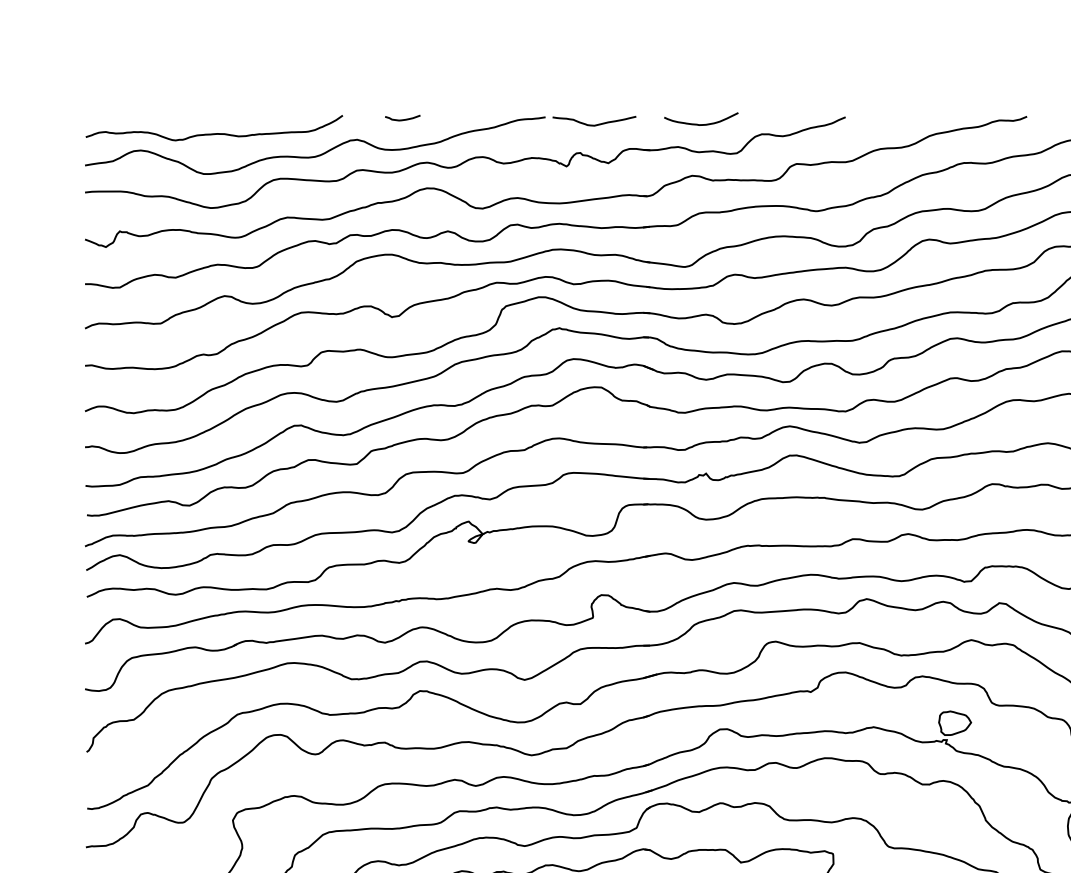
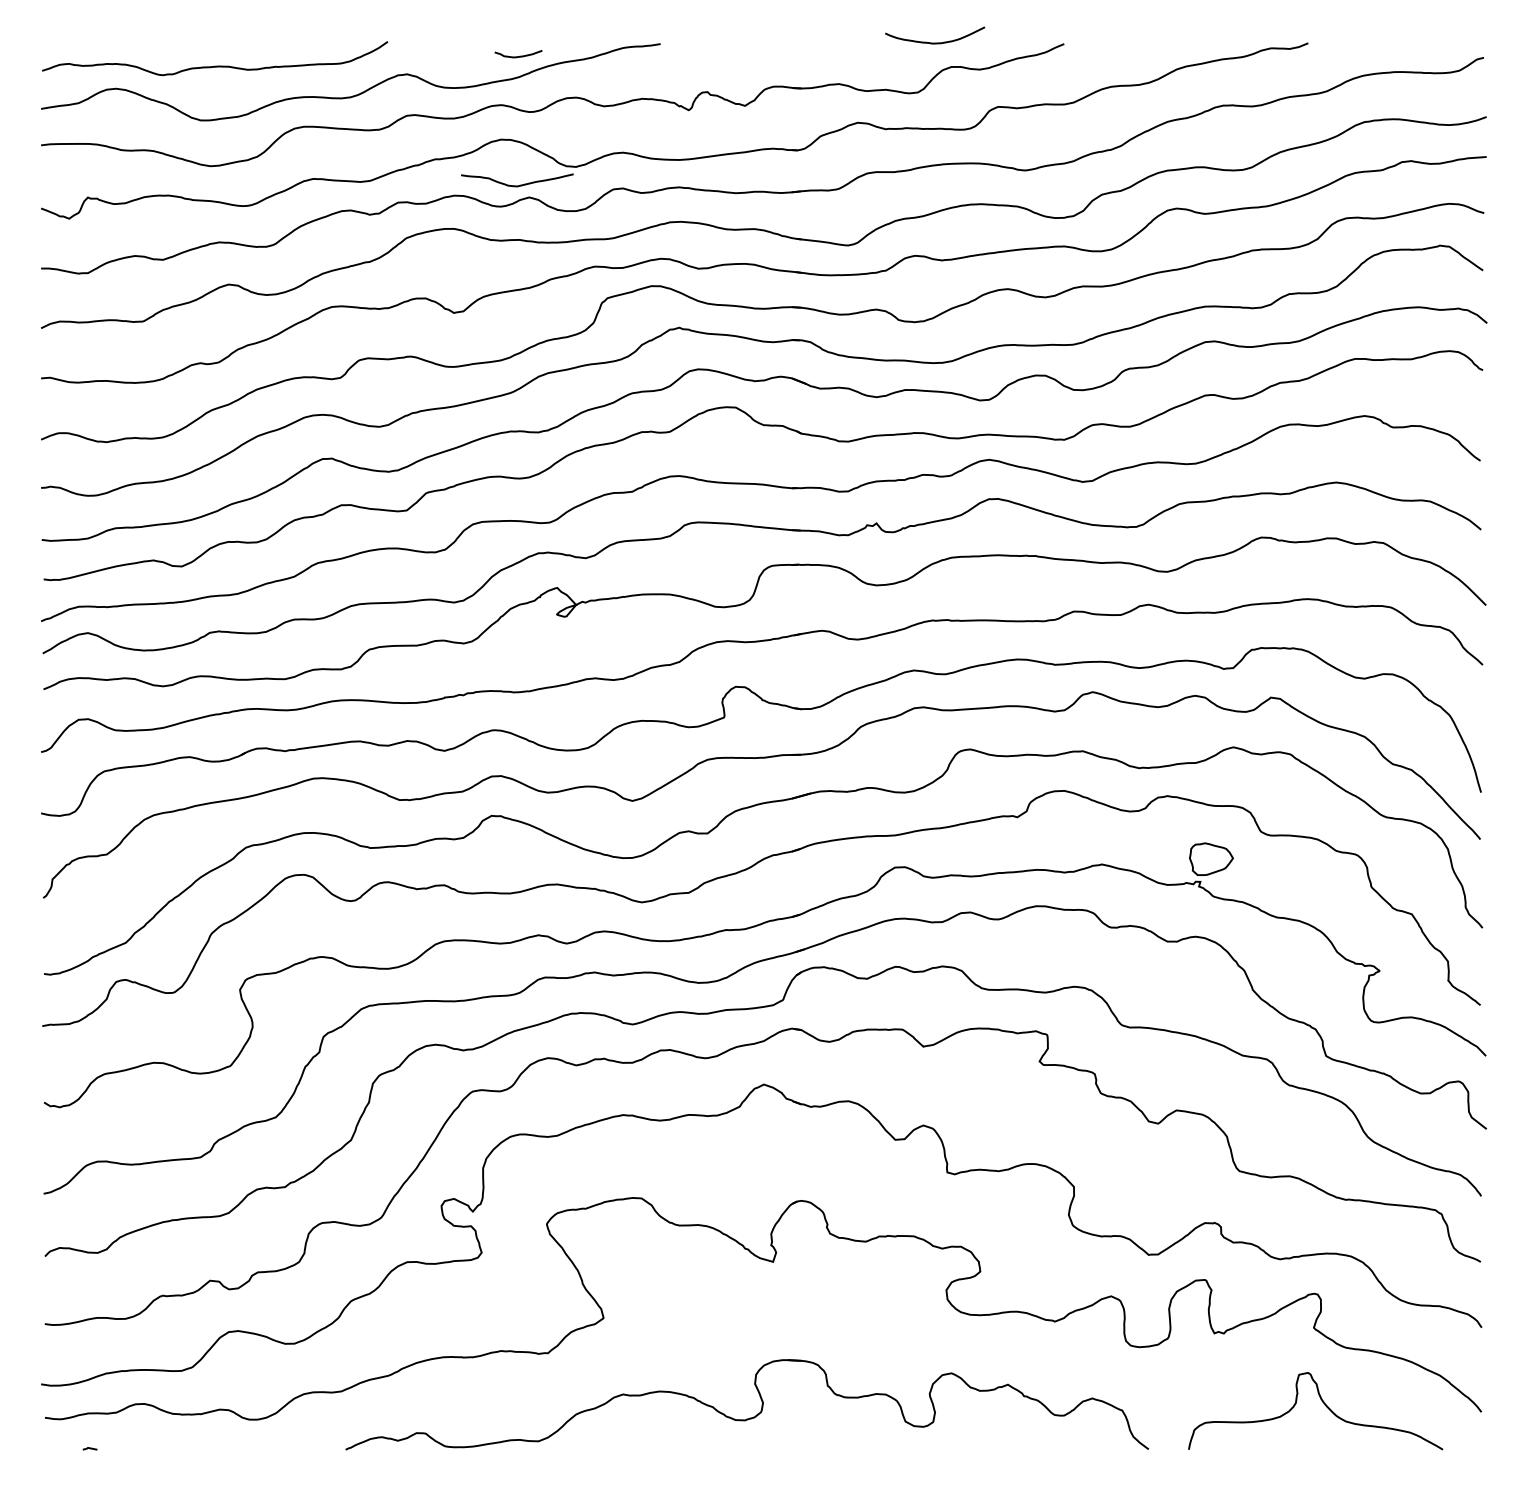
curve: (402, 119) -> (518, 56), moved
curve: (596, 124) -> (520, 184), moved
curve: (701, 124) -> (935, 42), moved

